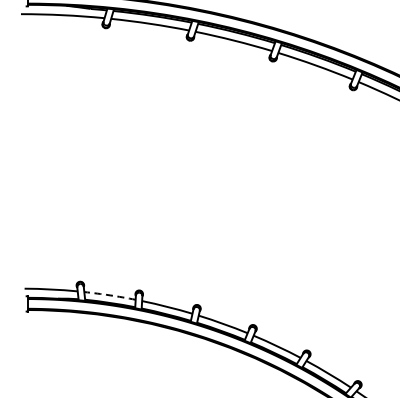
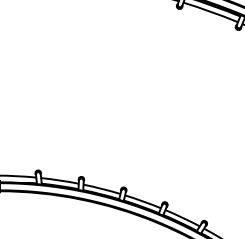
arc: (110, 295) -> (60, 180), dashed -> solid

